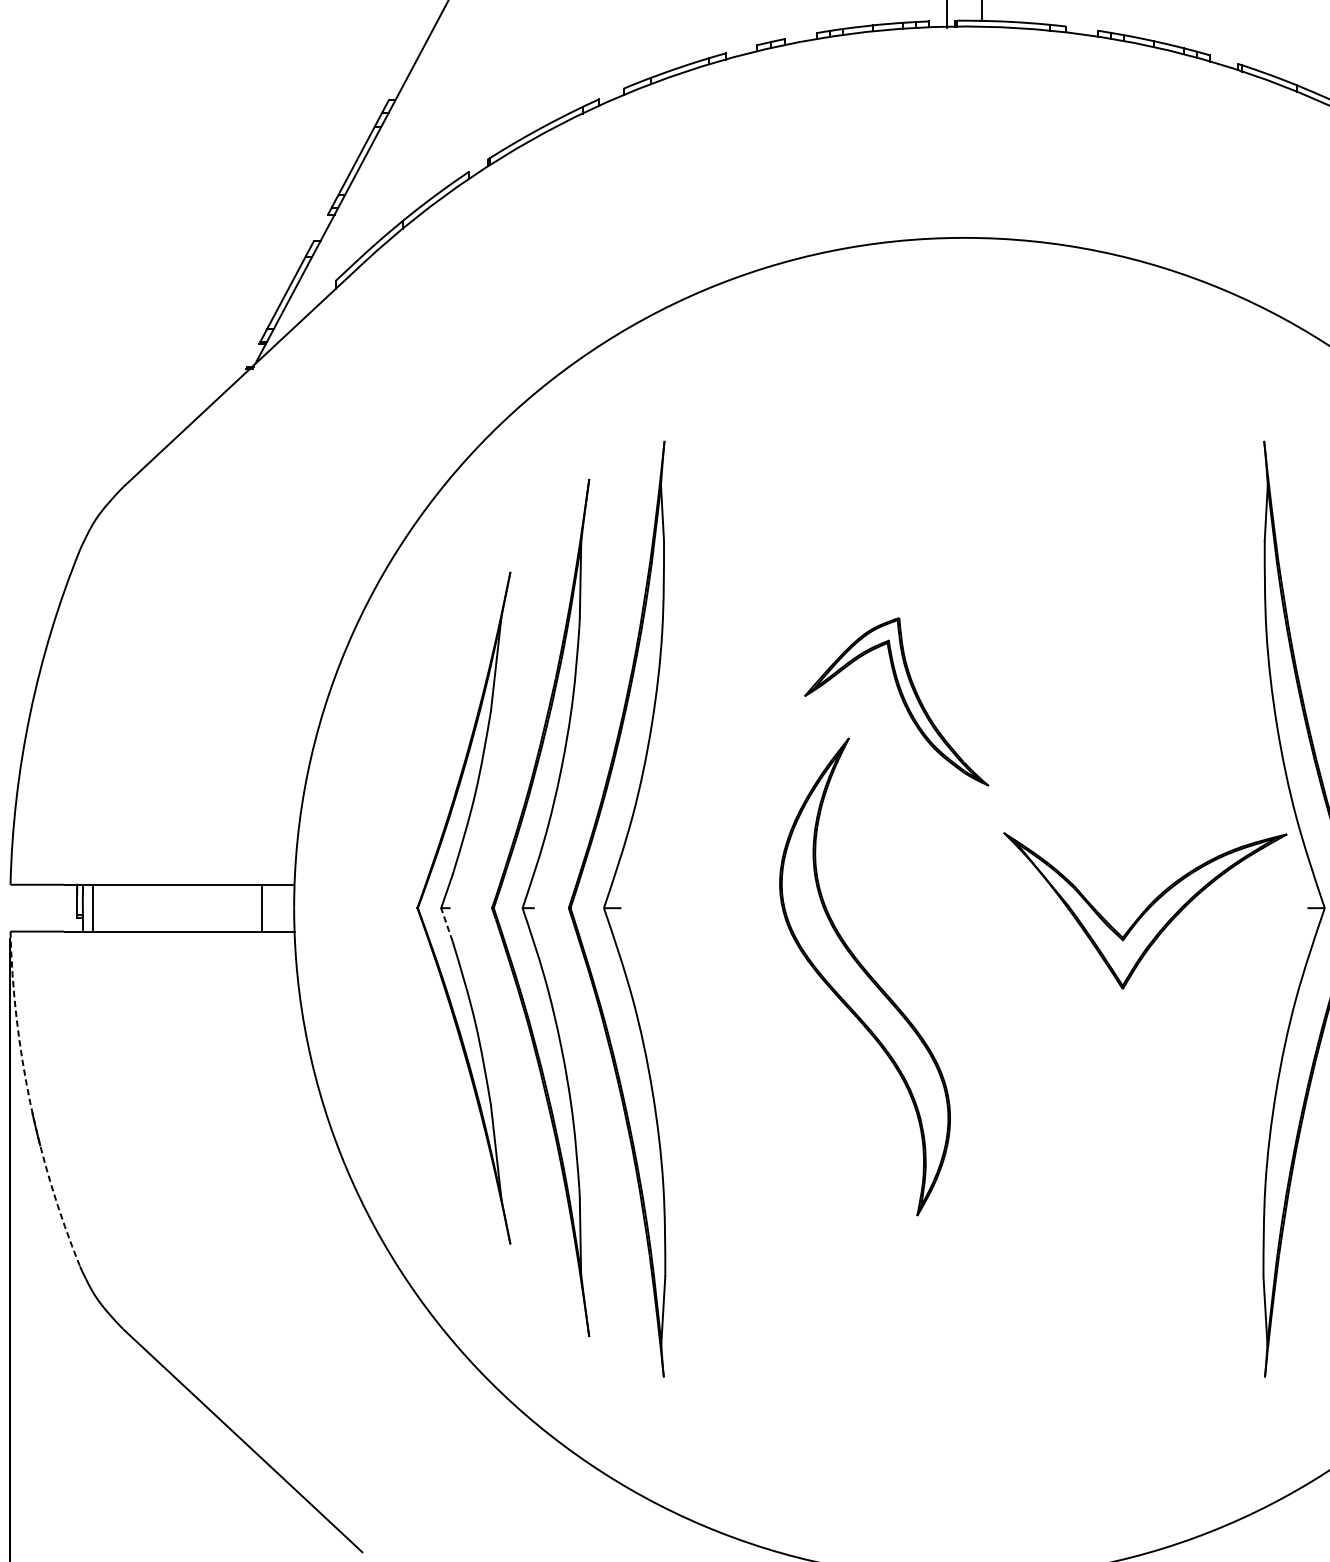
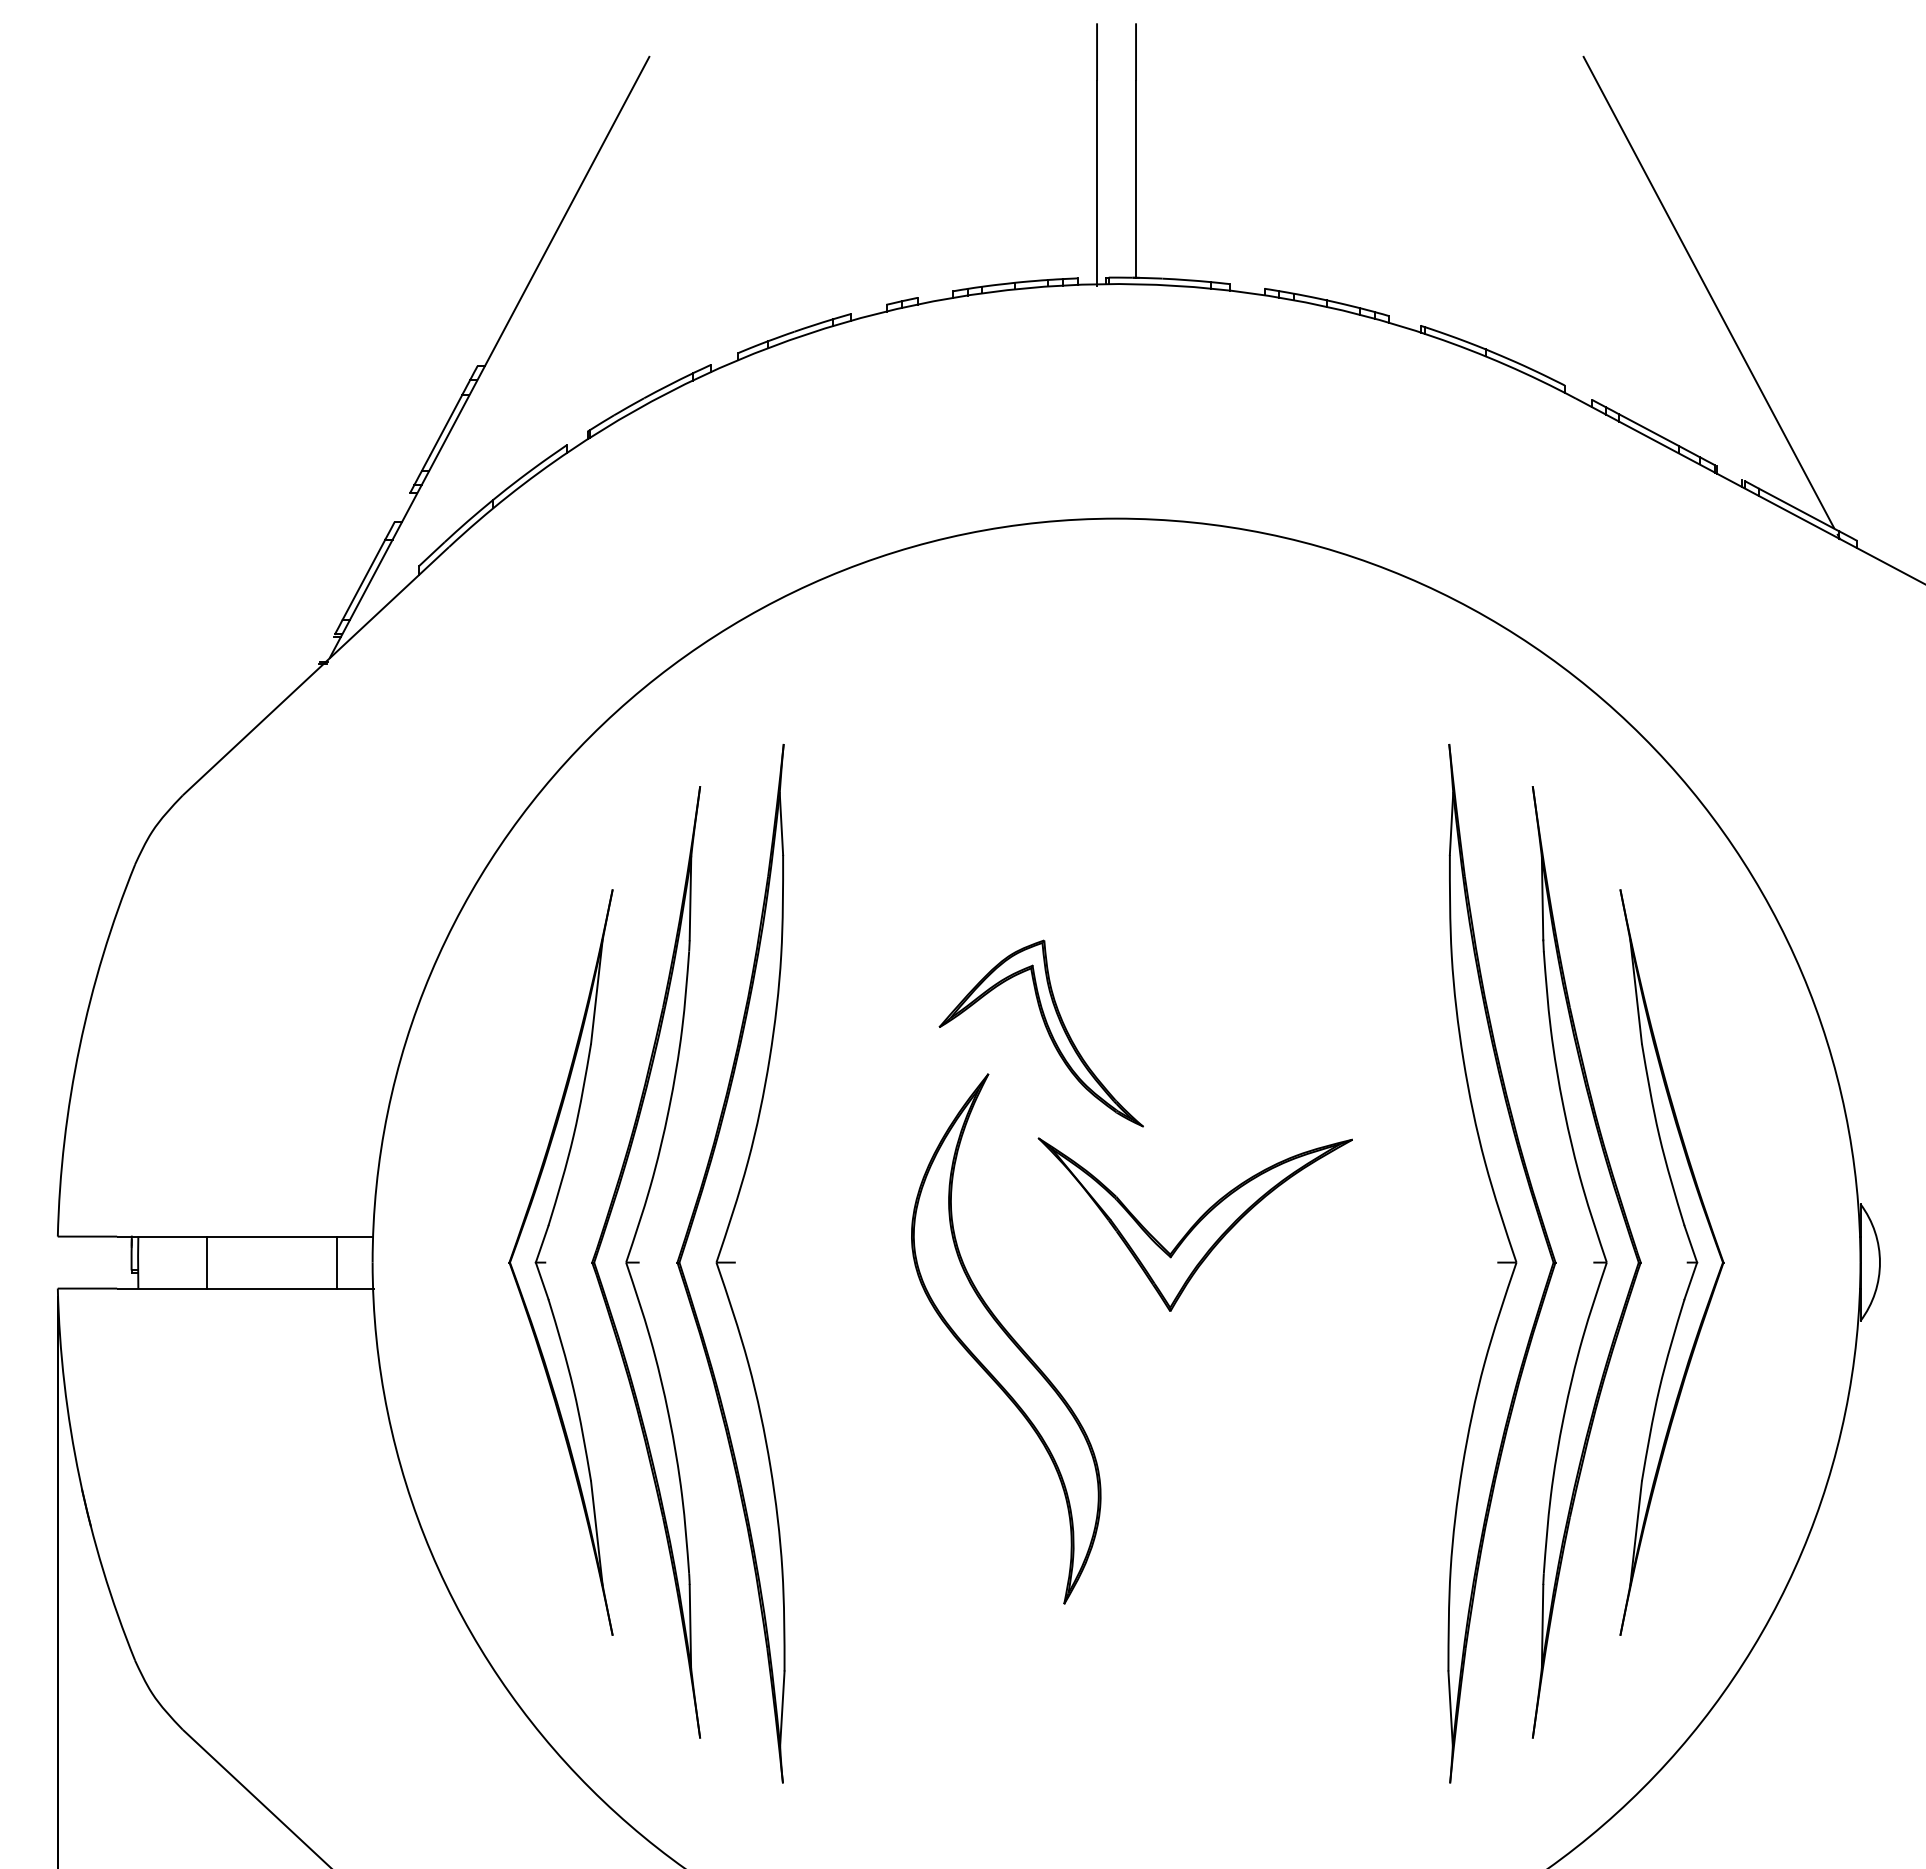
line: (92, 908) -> (206, 1262), moved
part: (1144, 910) -> (1194, 1224), moved
line: (446, 924) -> (541, 1280), dashed -> solid
arc: (30, 1101) -> (79, 1477), dashed -> solid

